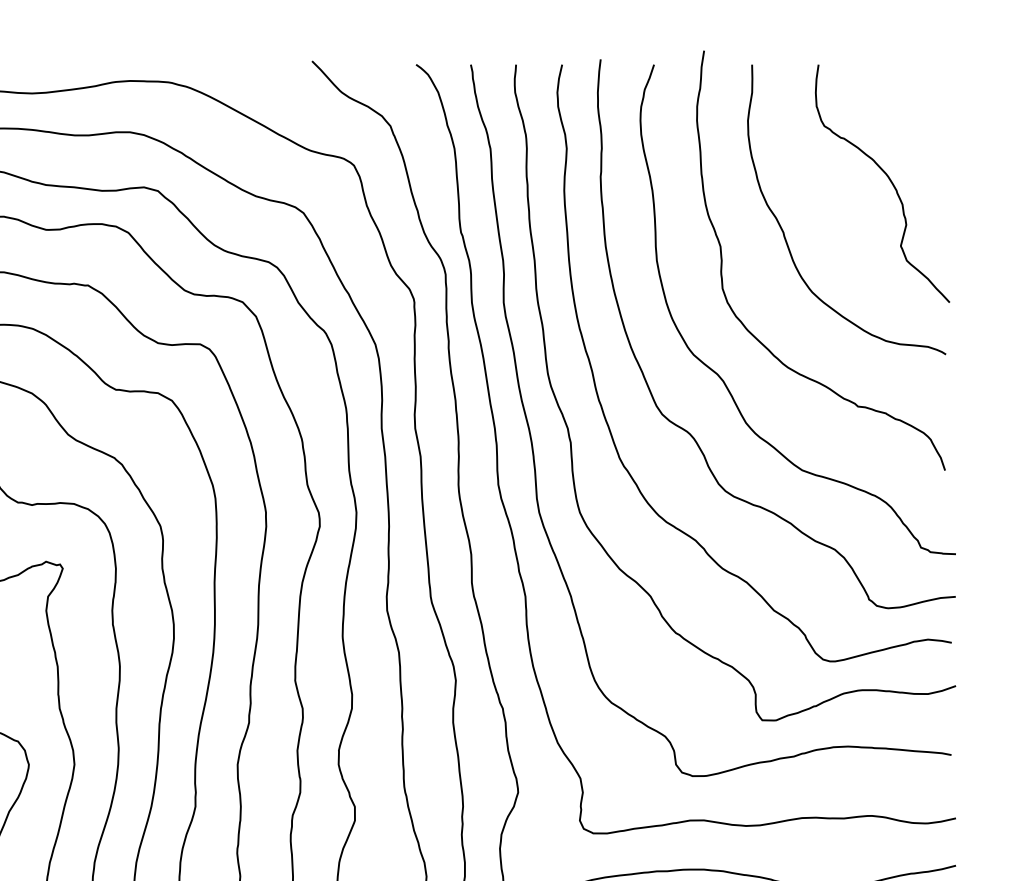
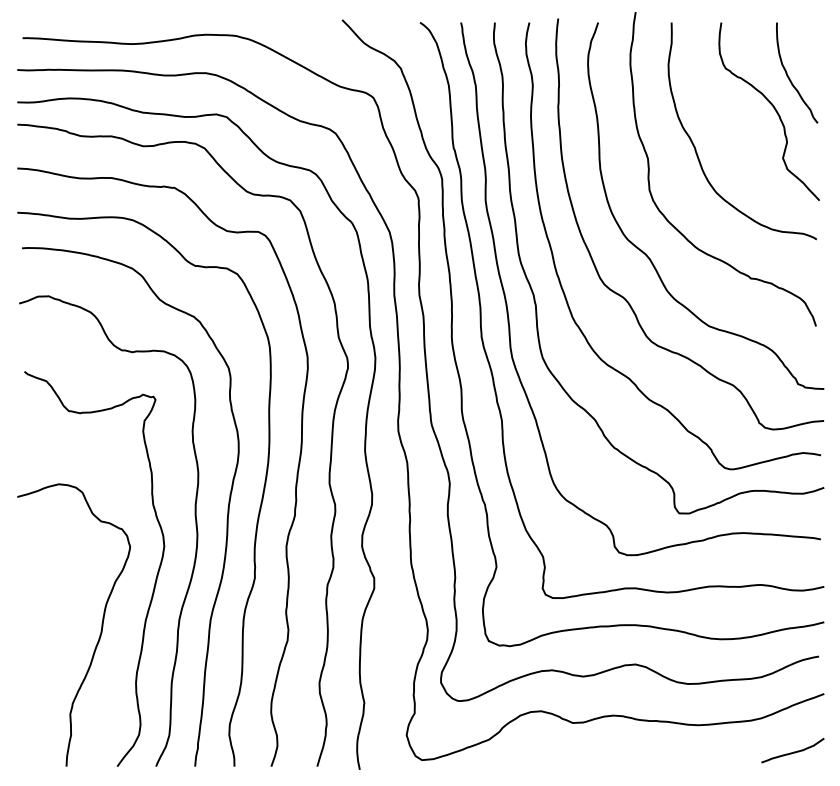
curve: (910, 139) -> (790, 78), added

